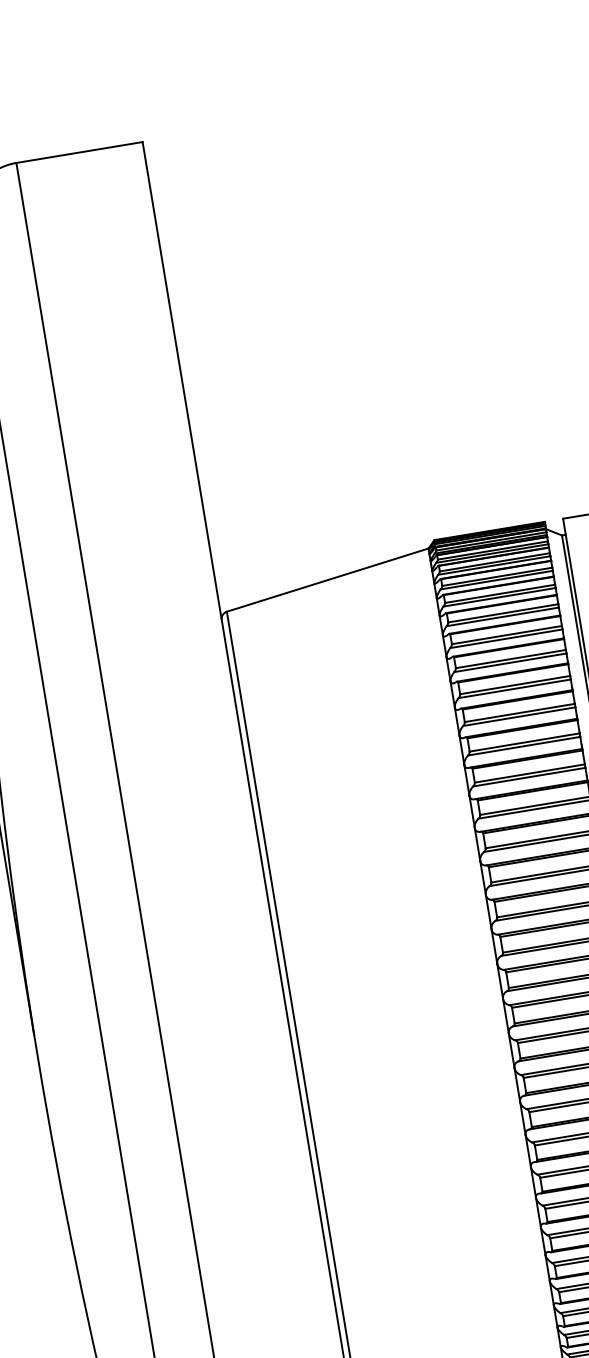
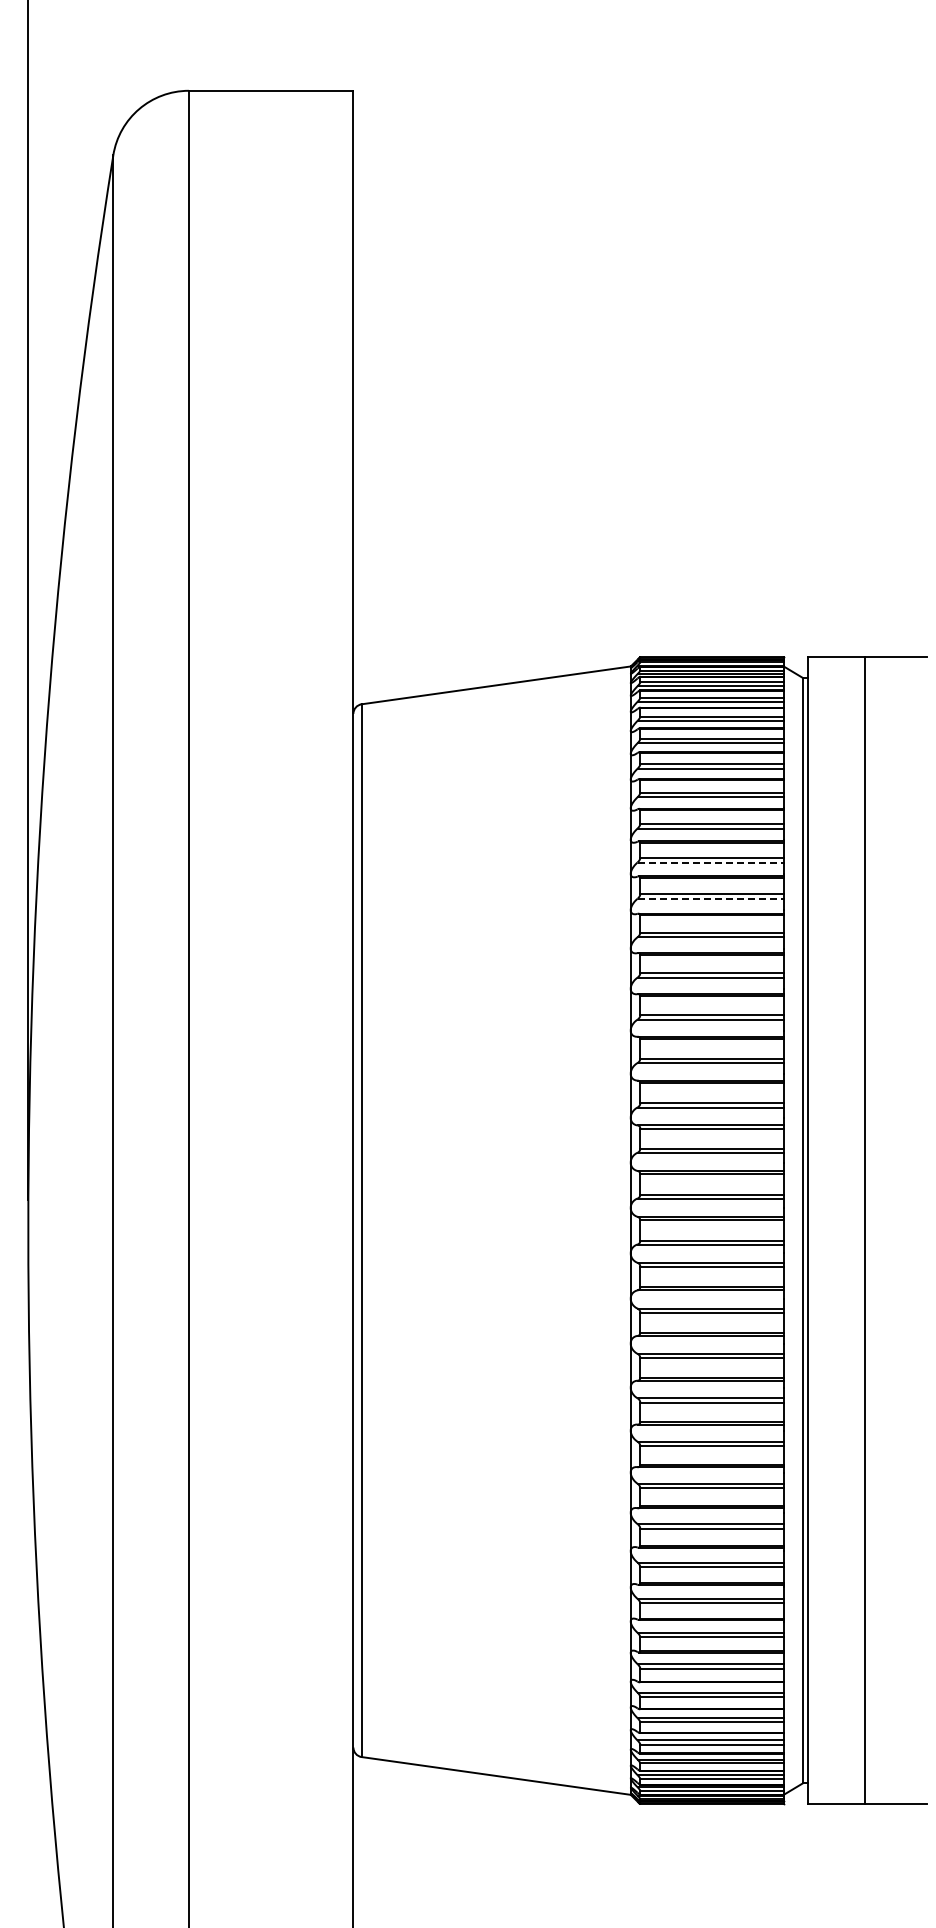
line: (515, 688) -> (711, 862), solid -> dashed
line: (519, 716) -> (711, 898), solid -> dashed

